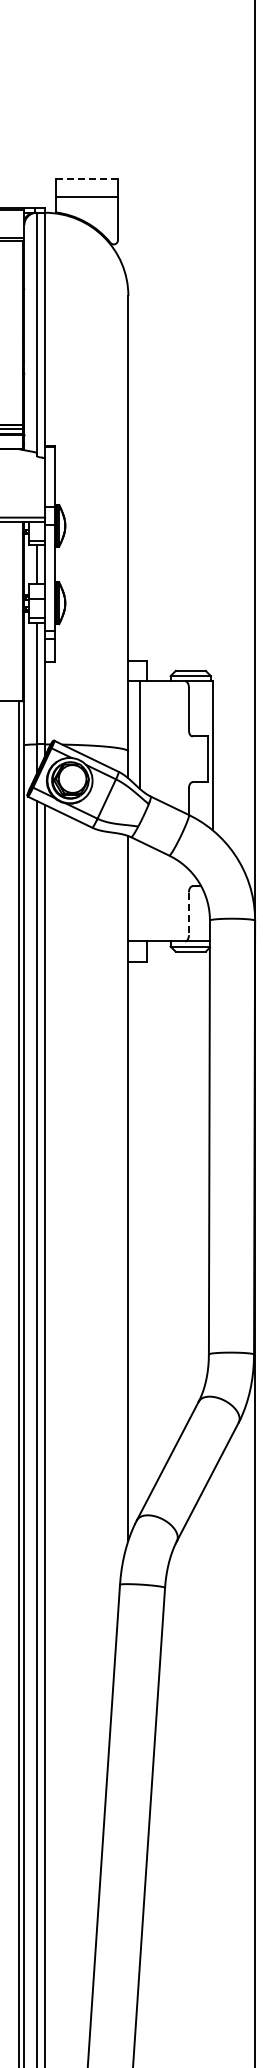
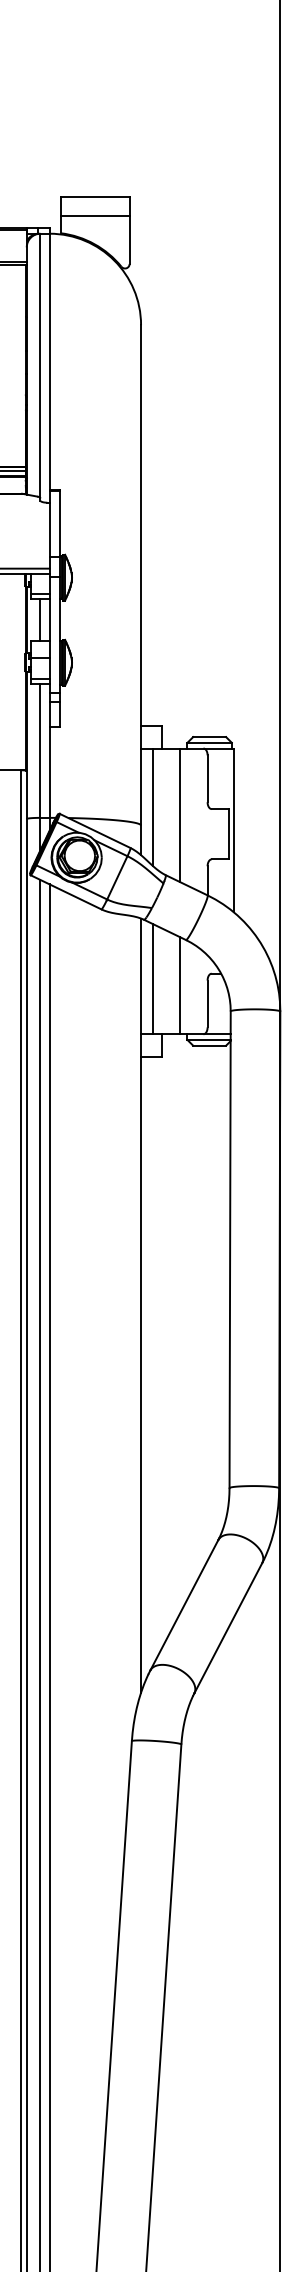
line: (87, 179) -> (96, 197), dashed -> solid
line: (163, 741) -> (179, 814), added
line: (139, 891) -> (153, 979), added
line: (163, 896) -> (179, 984), added
line: (188, 914) -> (207, 1004), dashed -> solid

